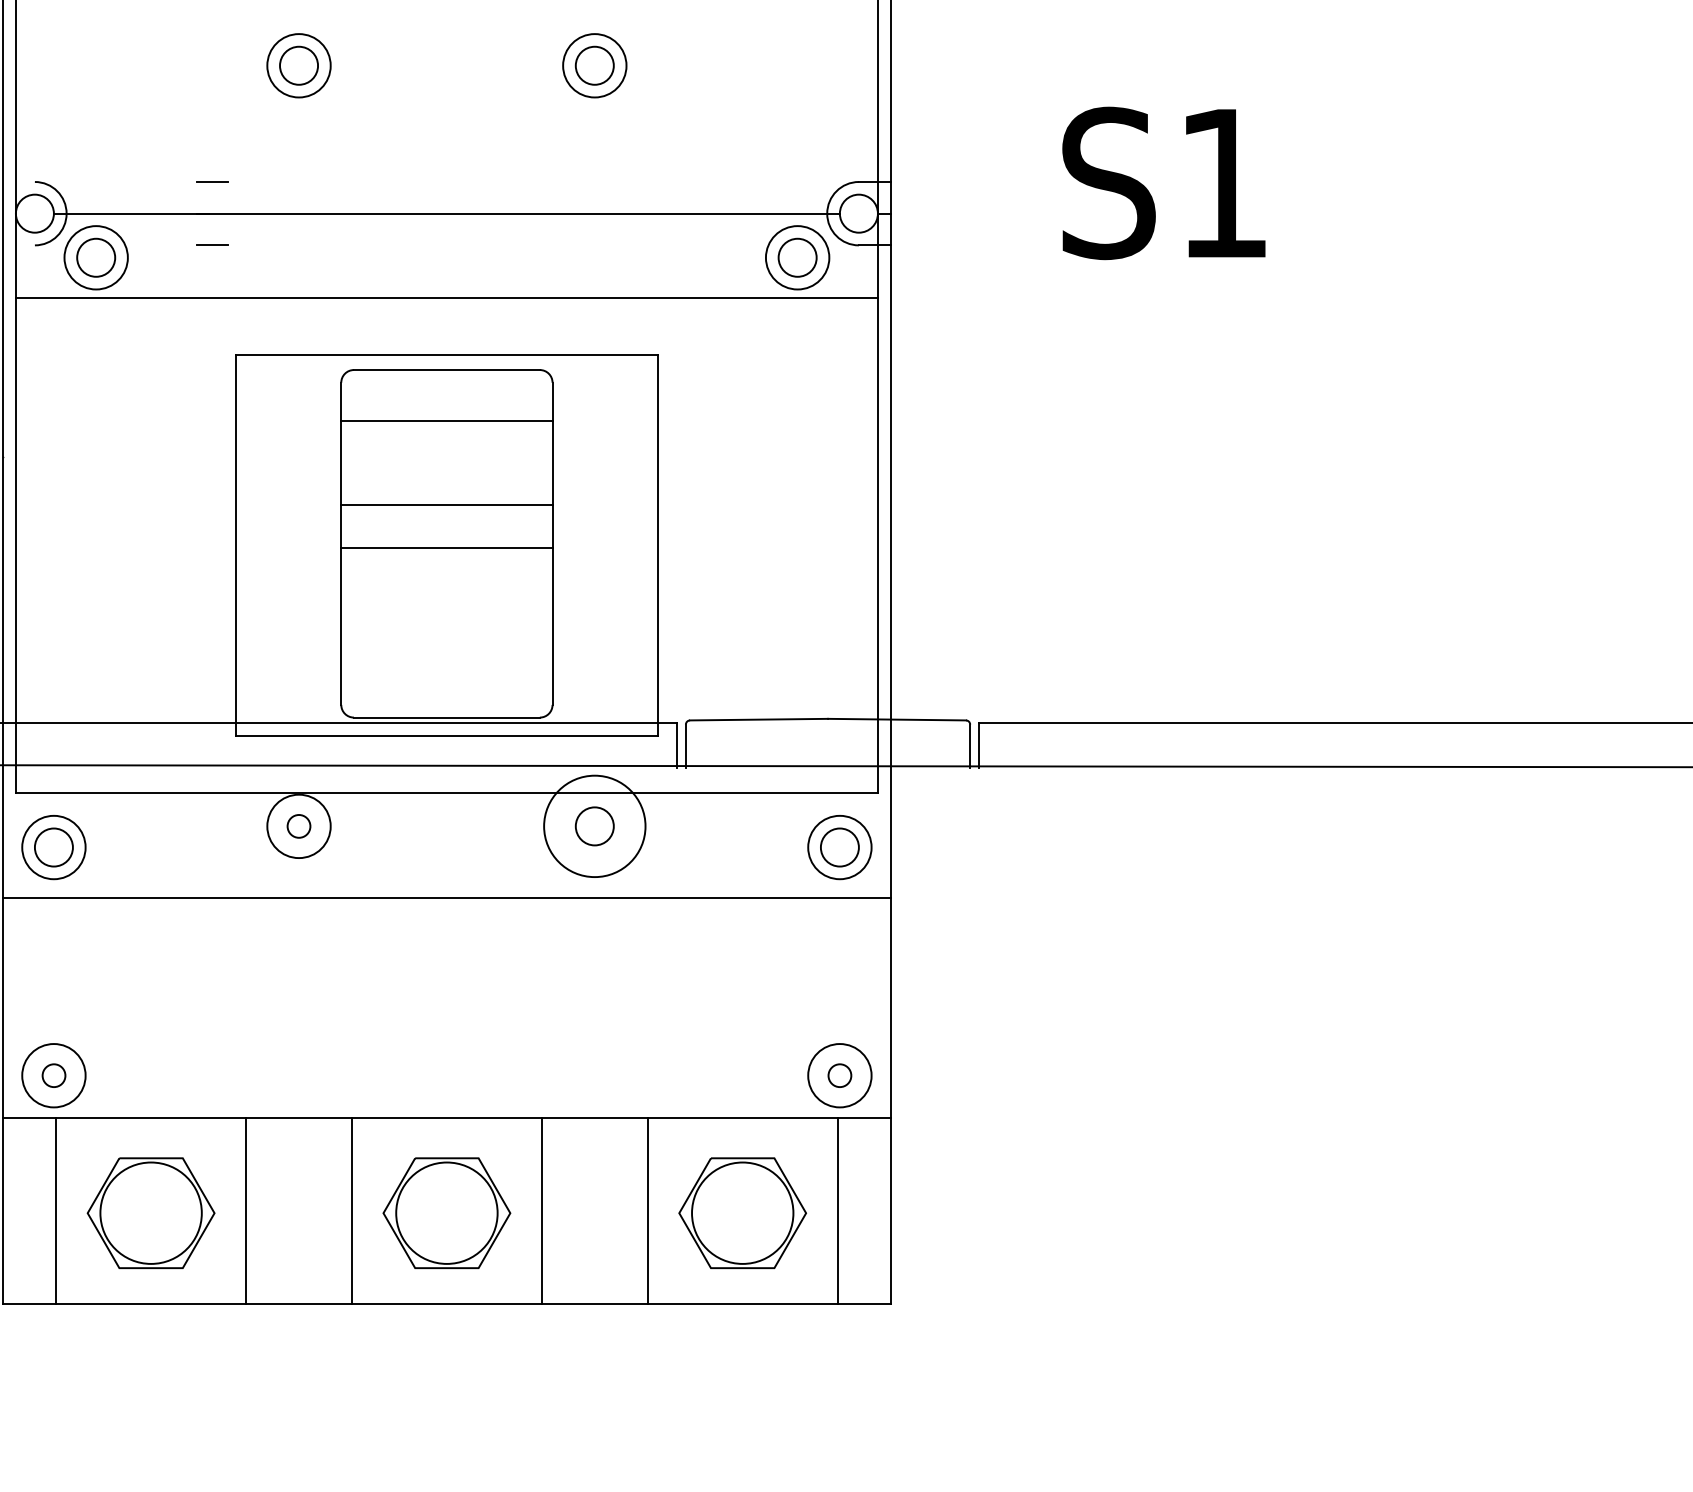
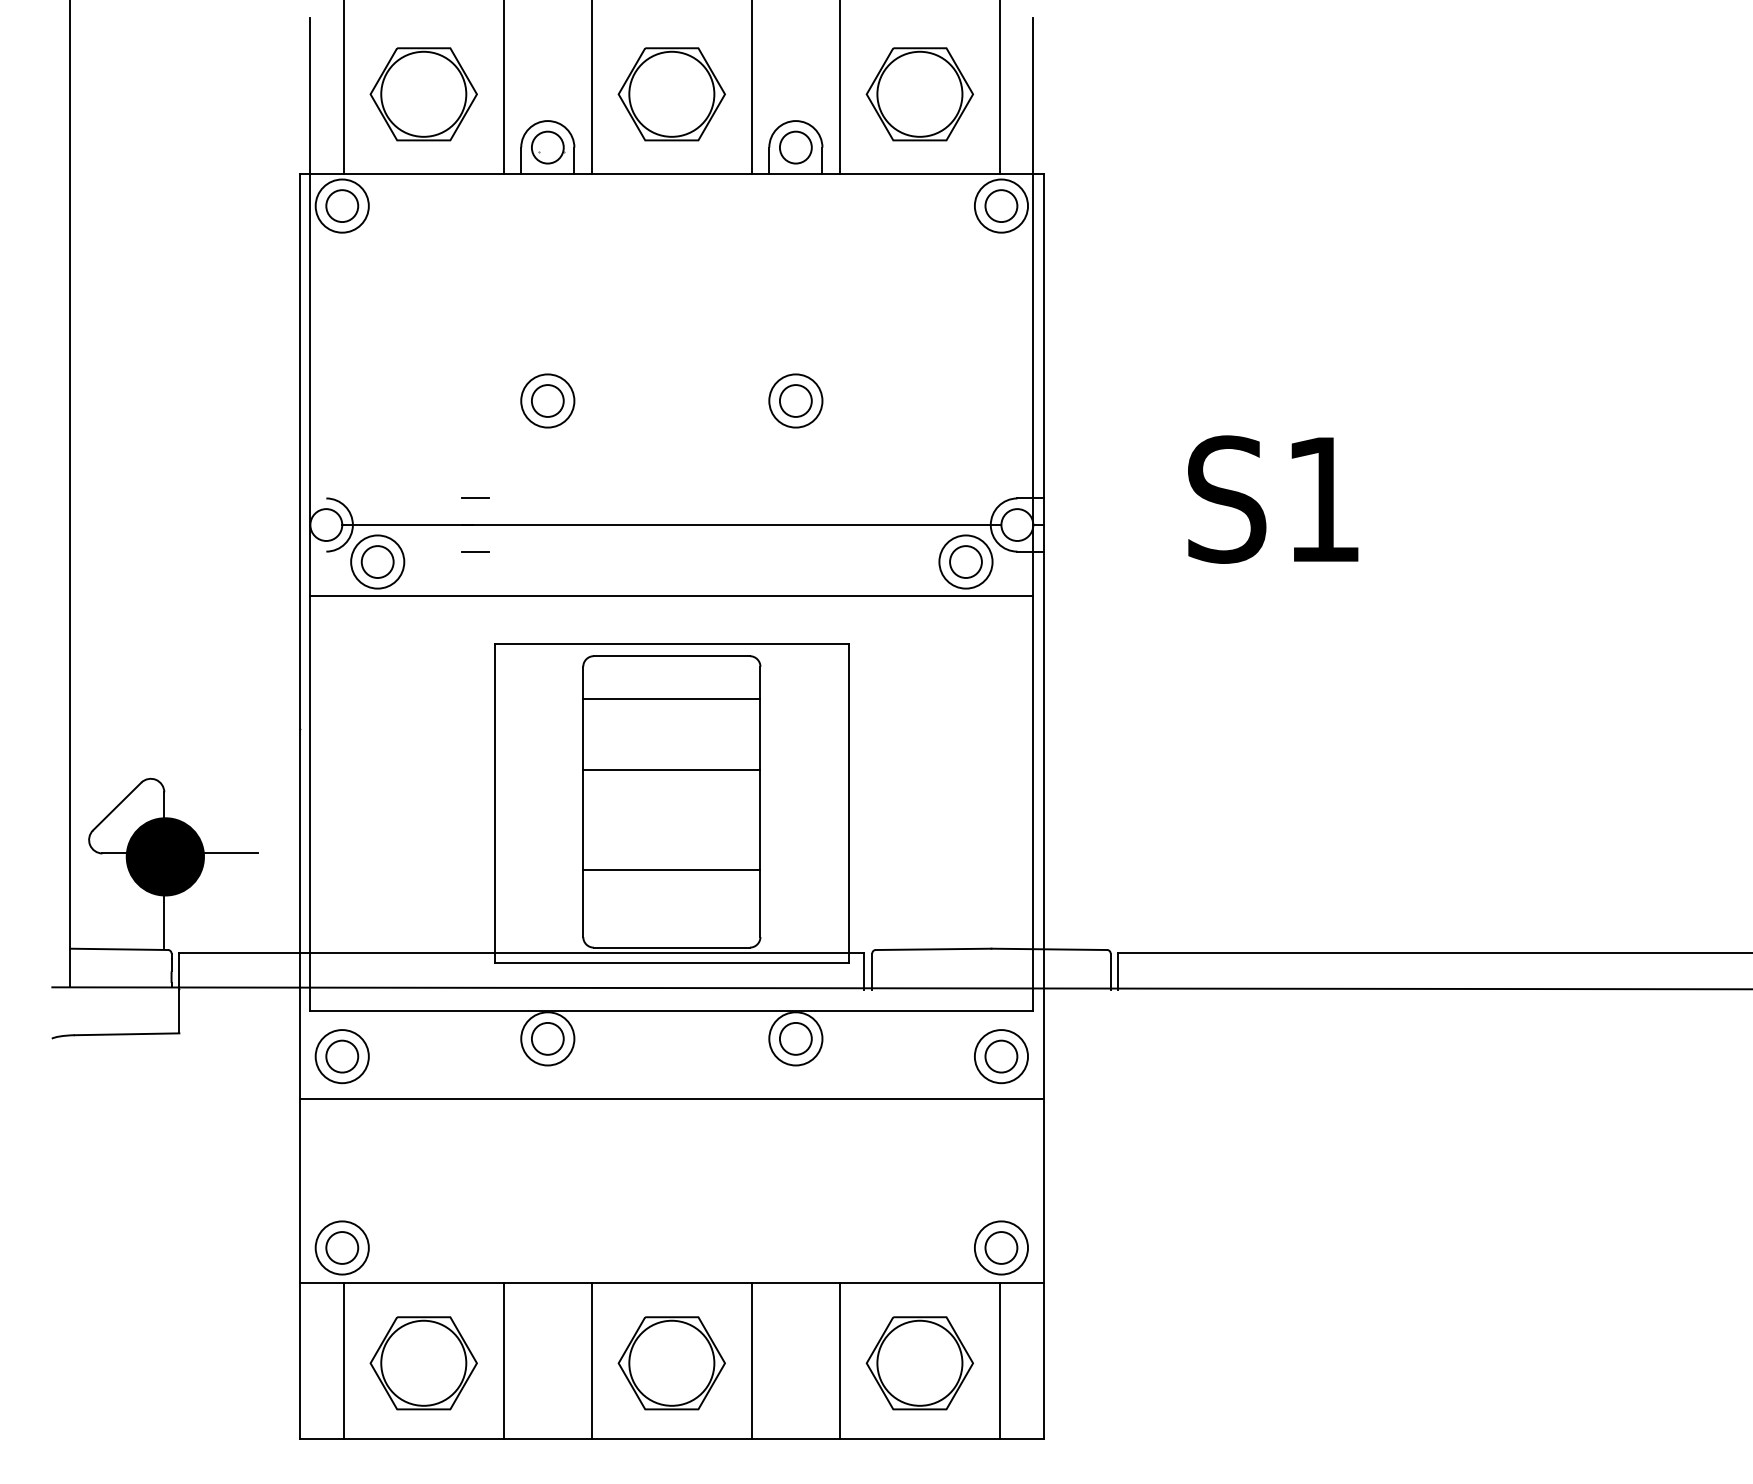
line: (446, 548) -> (671, 870), moved
circle: (298, 825) -> (547, 1038), size x1.67
circle: (594, 825) -> (795, 1038), size x0.62
circle: (54, 1075) -> (342, 1247), size x1.67
circle: (839, 1075) -> (1001, 1247), size x1.67

